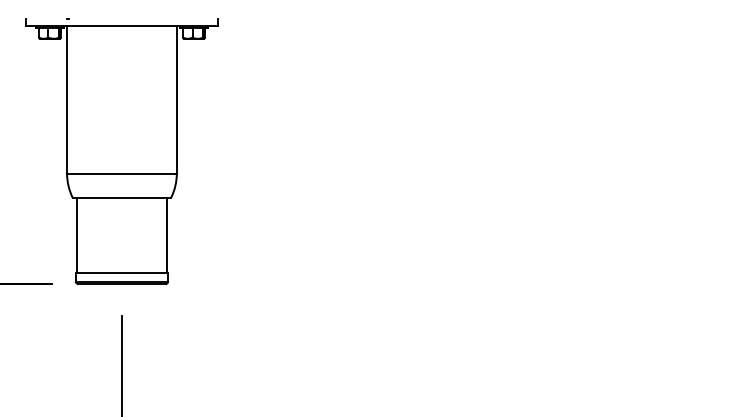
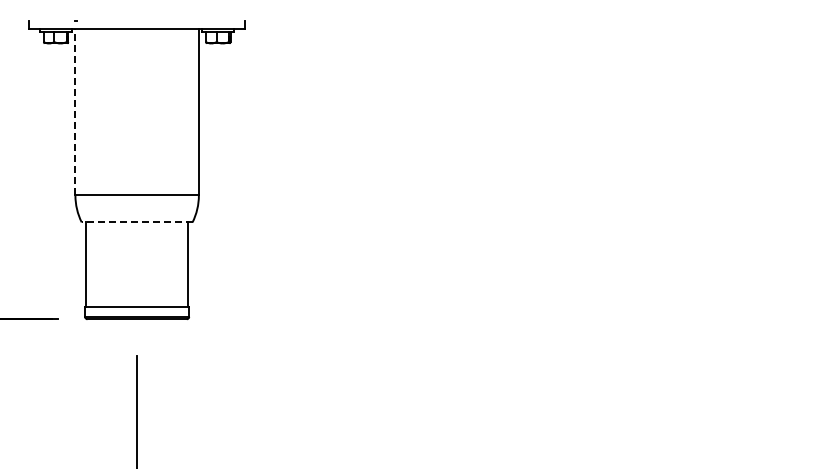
line: (67, 99) -> (75, 111), solid -> dashed
line: (121, 197) -> (136, 222), solid -> dashed

